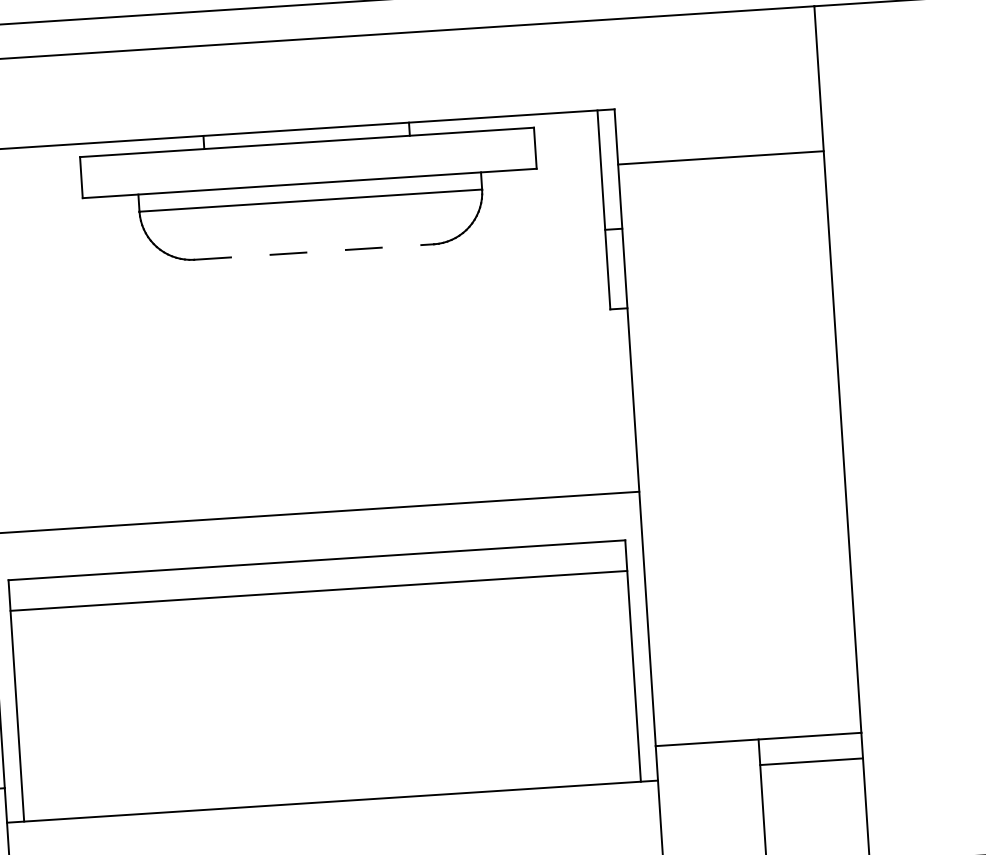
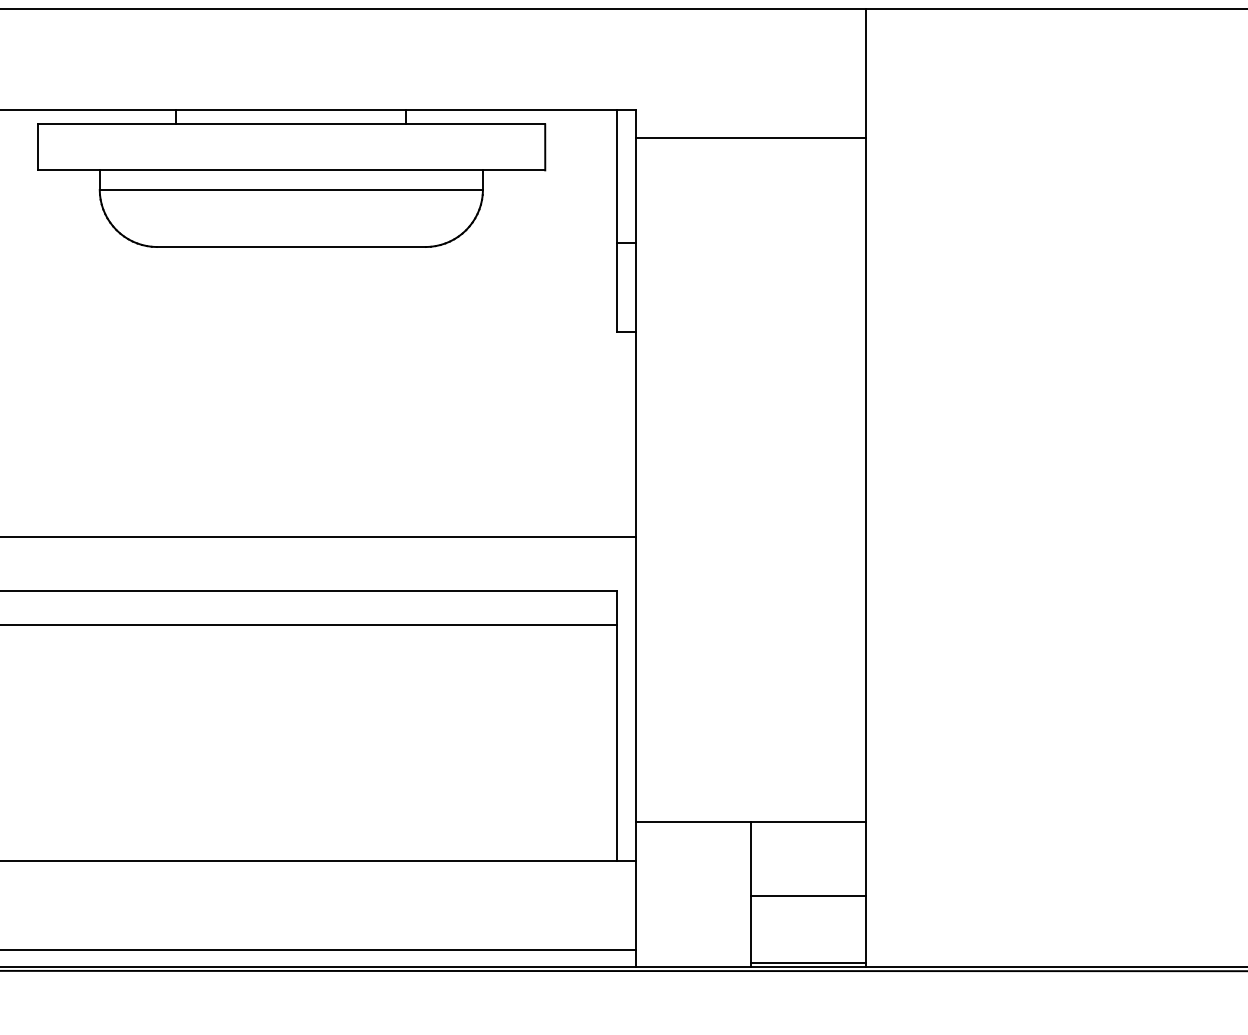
line: (721, 157) -> (751, 138), moved
line: (314, 252) -> (291, 247), dashed -> solid
line: (811, 761) -> (808, 895), moved

